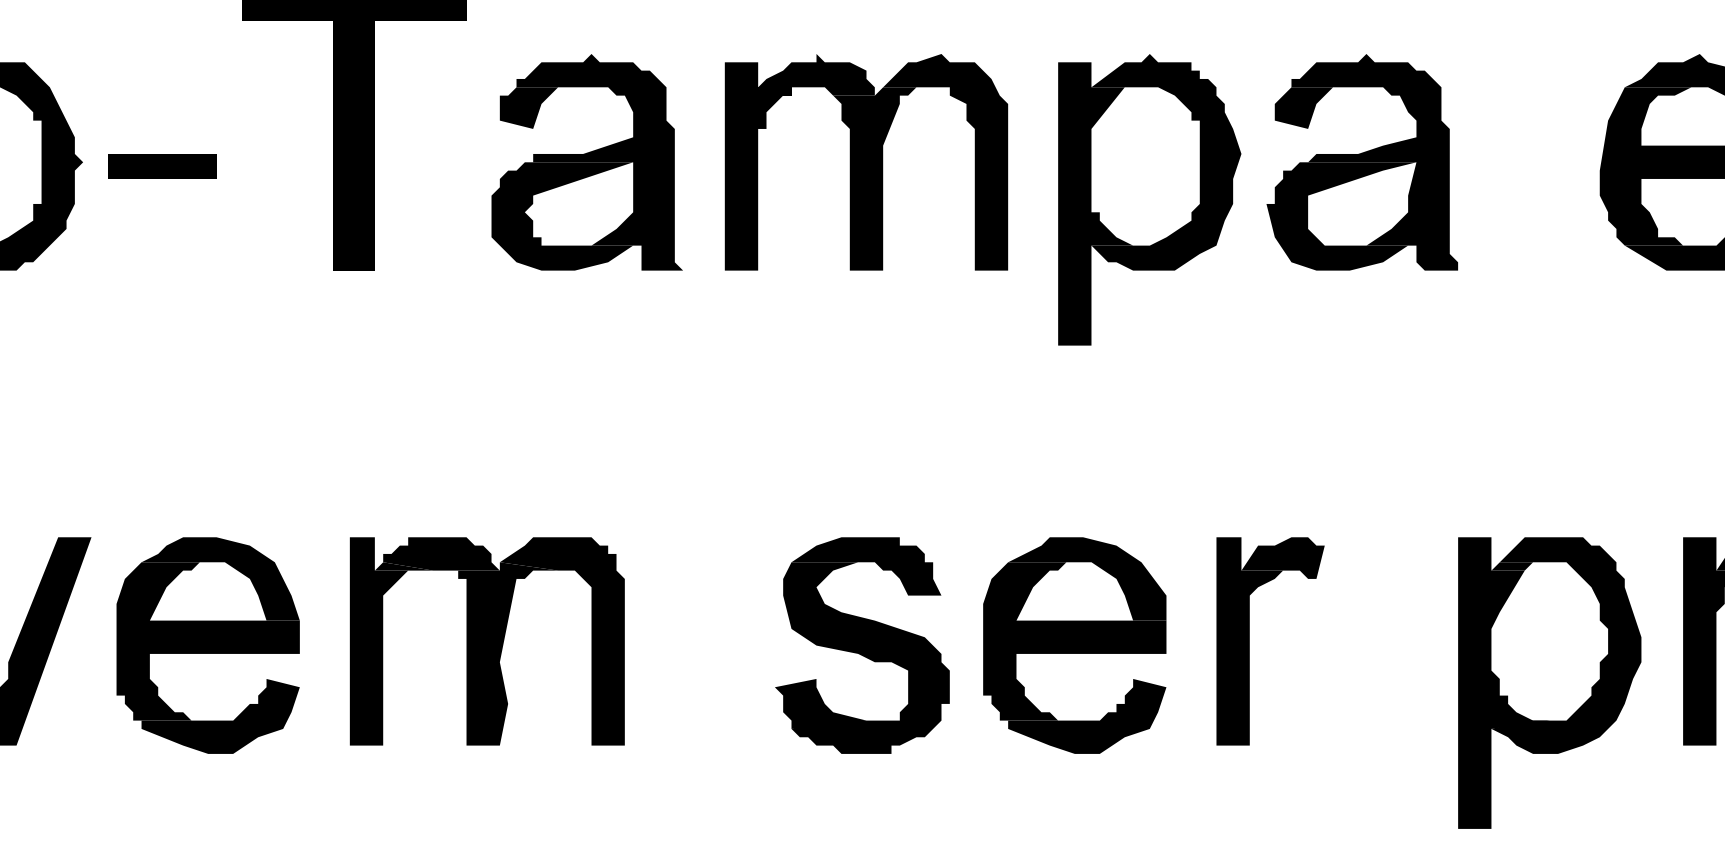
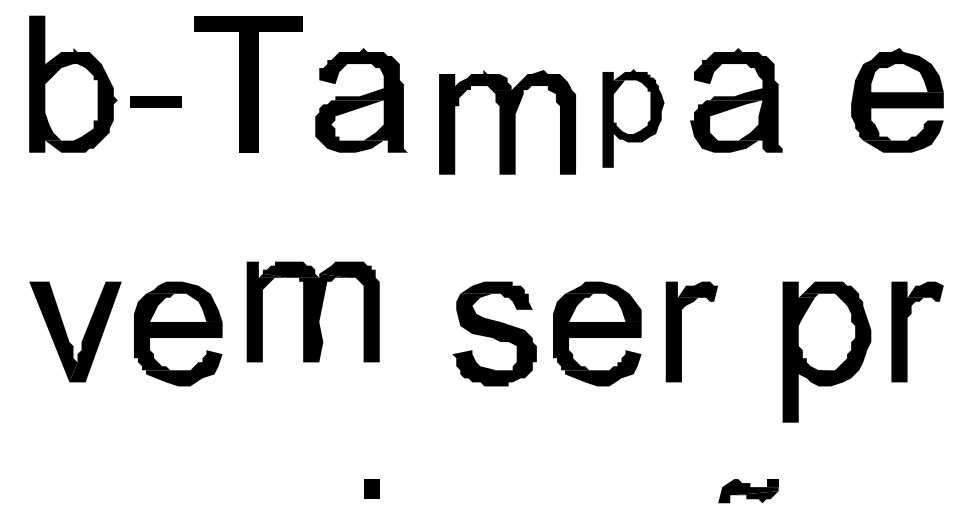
part: (866, 162) -> (507, 122), moved
part: (1149, 199) -> (633, 118), size x0.7
part: (485, 640) -> (312, 311), moved

